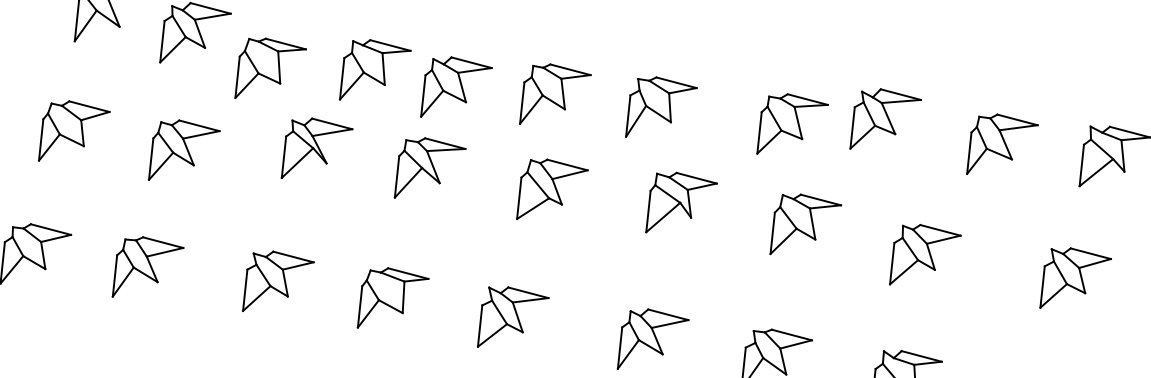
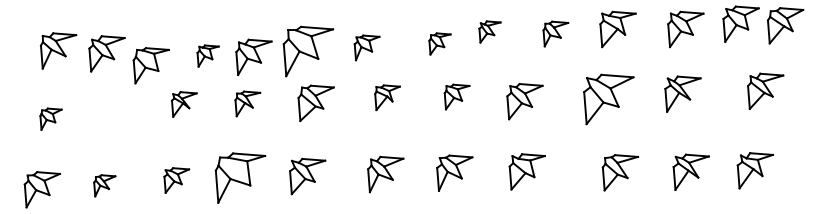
part: (372, 71) -> (207, 55), size x0.6
part: (552, 95) -> (307, 50), size x1.4
part: (659, 109) -> (366, 47), size x0.7
part: (883, 121) -> (489, 31), size x0.6
part: (790, 126) -> (439, 43), size x0.6
part: (72, 132) -> (50, 118), size x0.6
part: (1000, 146) -> (555, 33), size x0.7
part: (314, 151) -> (183, 104), size x0.7
part: (182, 153) -> (112, 118), removed
part: (428, 170) -> (247, 103), size x0.7
part: (680, 205) -> (387, 97), size x0.7
part: (803, 226) -> (456, 96), size x0.7
part: (146, 270) -> (104, 185), size x0.6
part: (1074, 279) -> (608, 98), size x1.4
part: (276, 284) -> (176, 180), size x0.7
part: (391, 300) -> (240, 177), size x1.4

